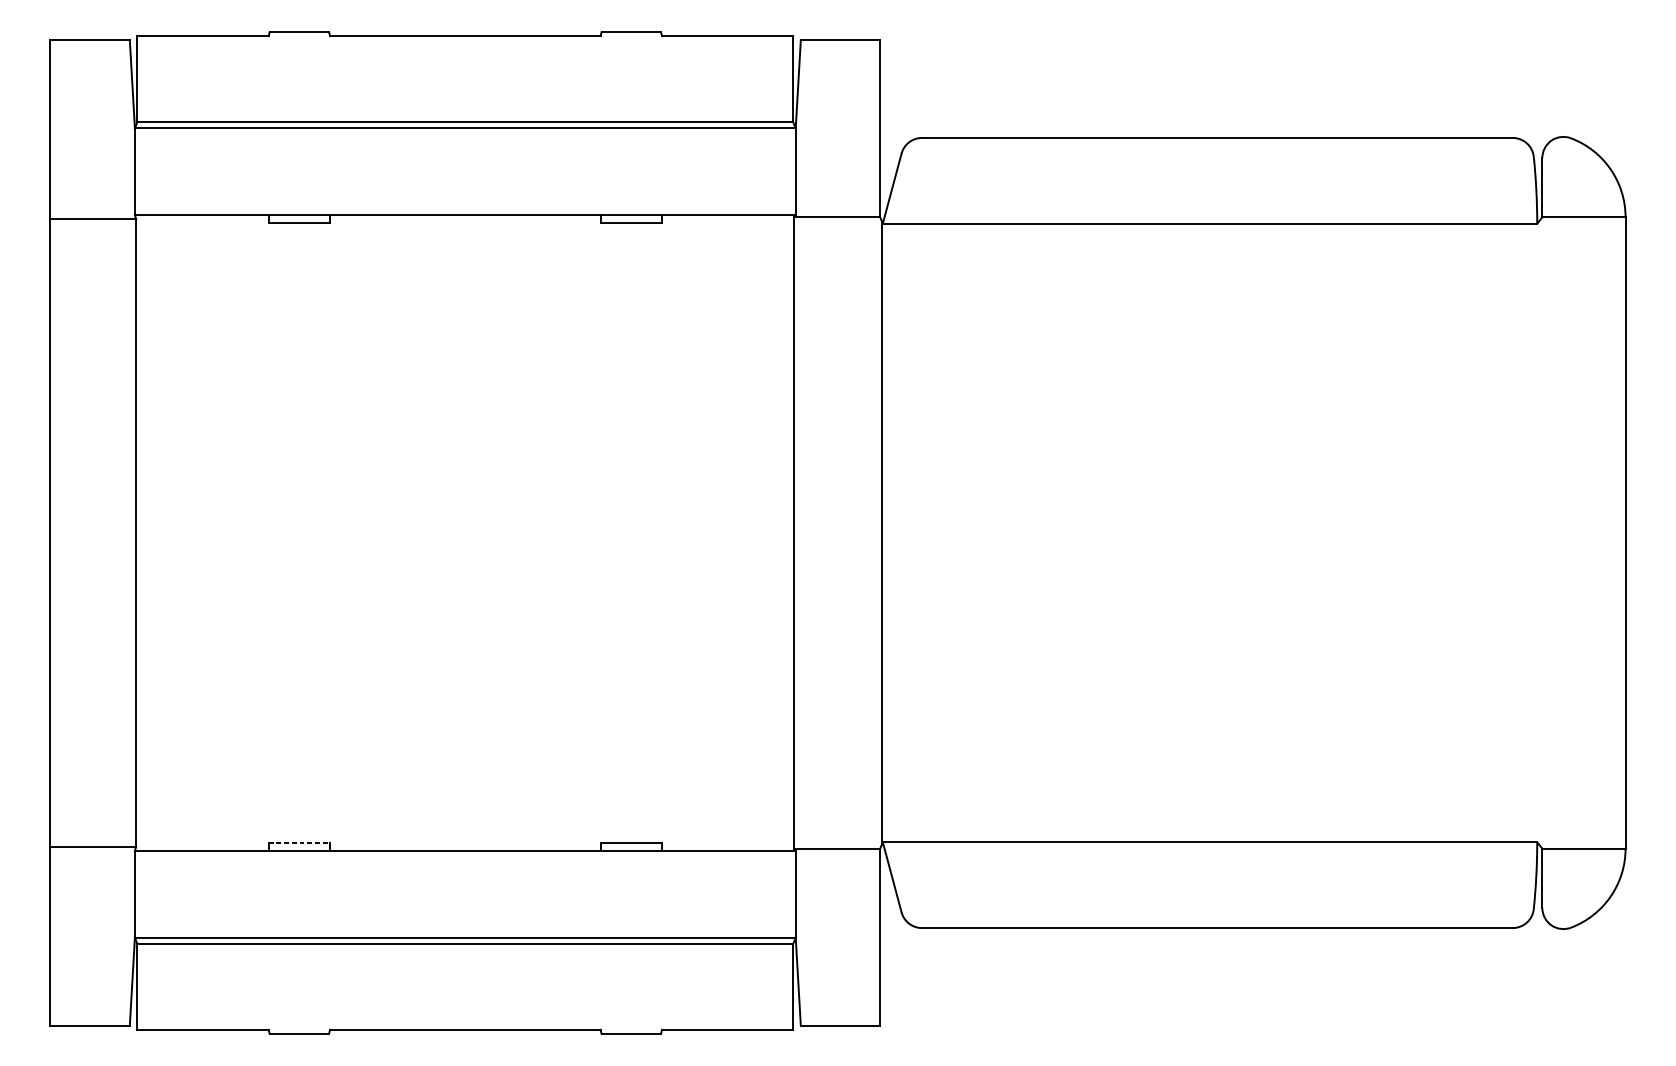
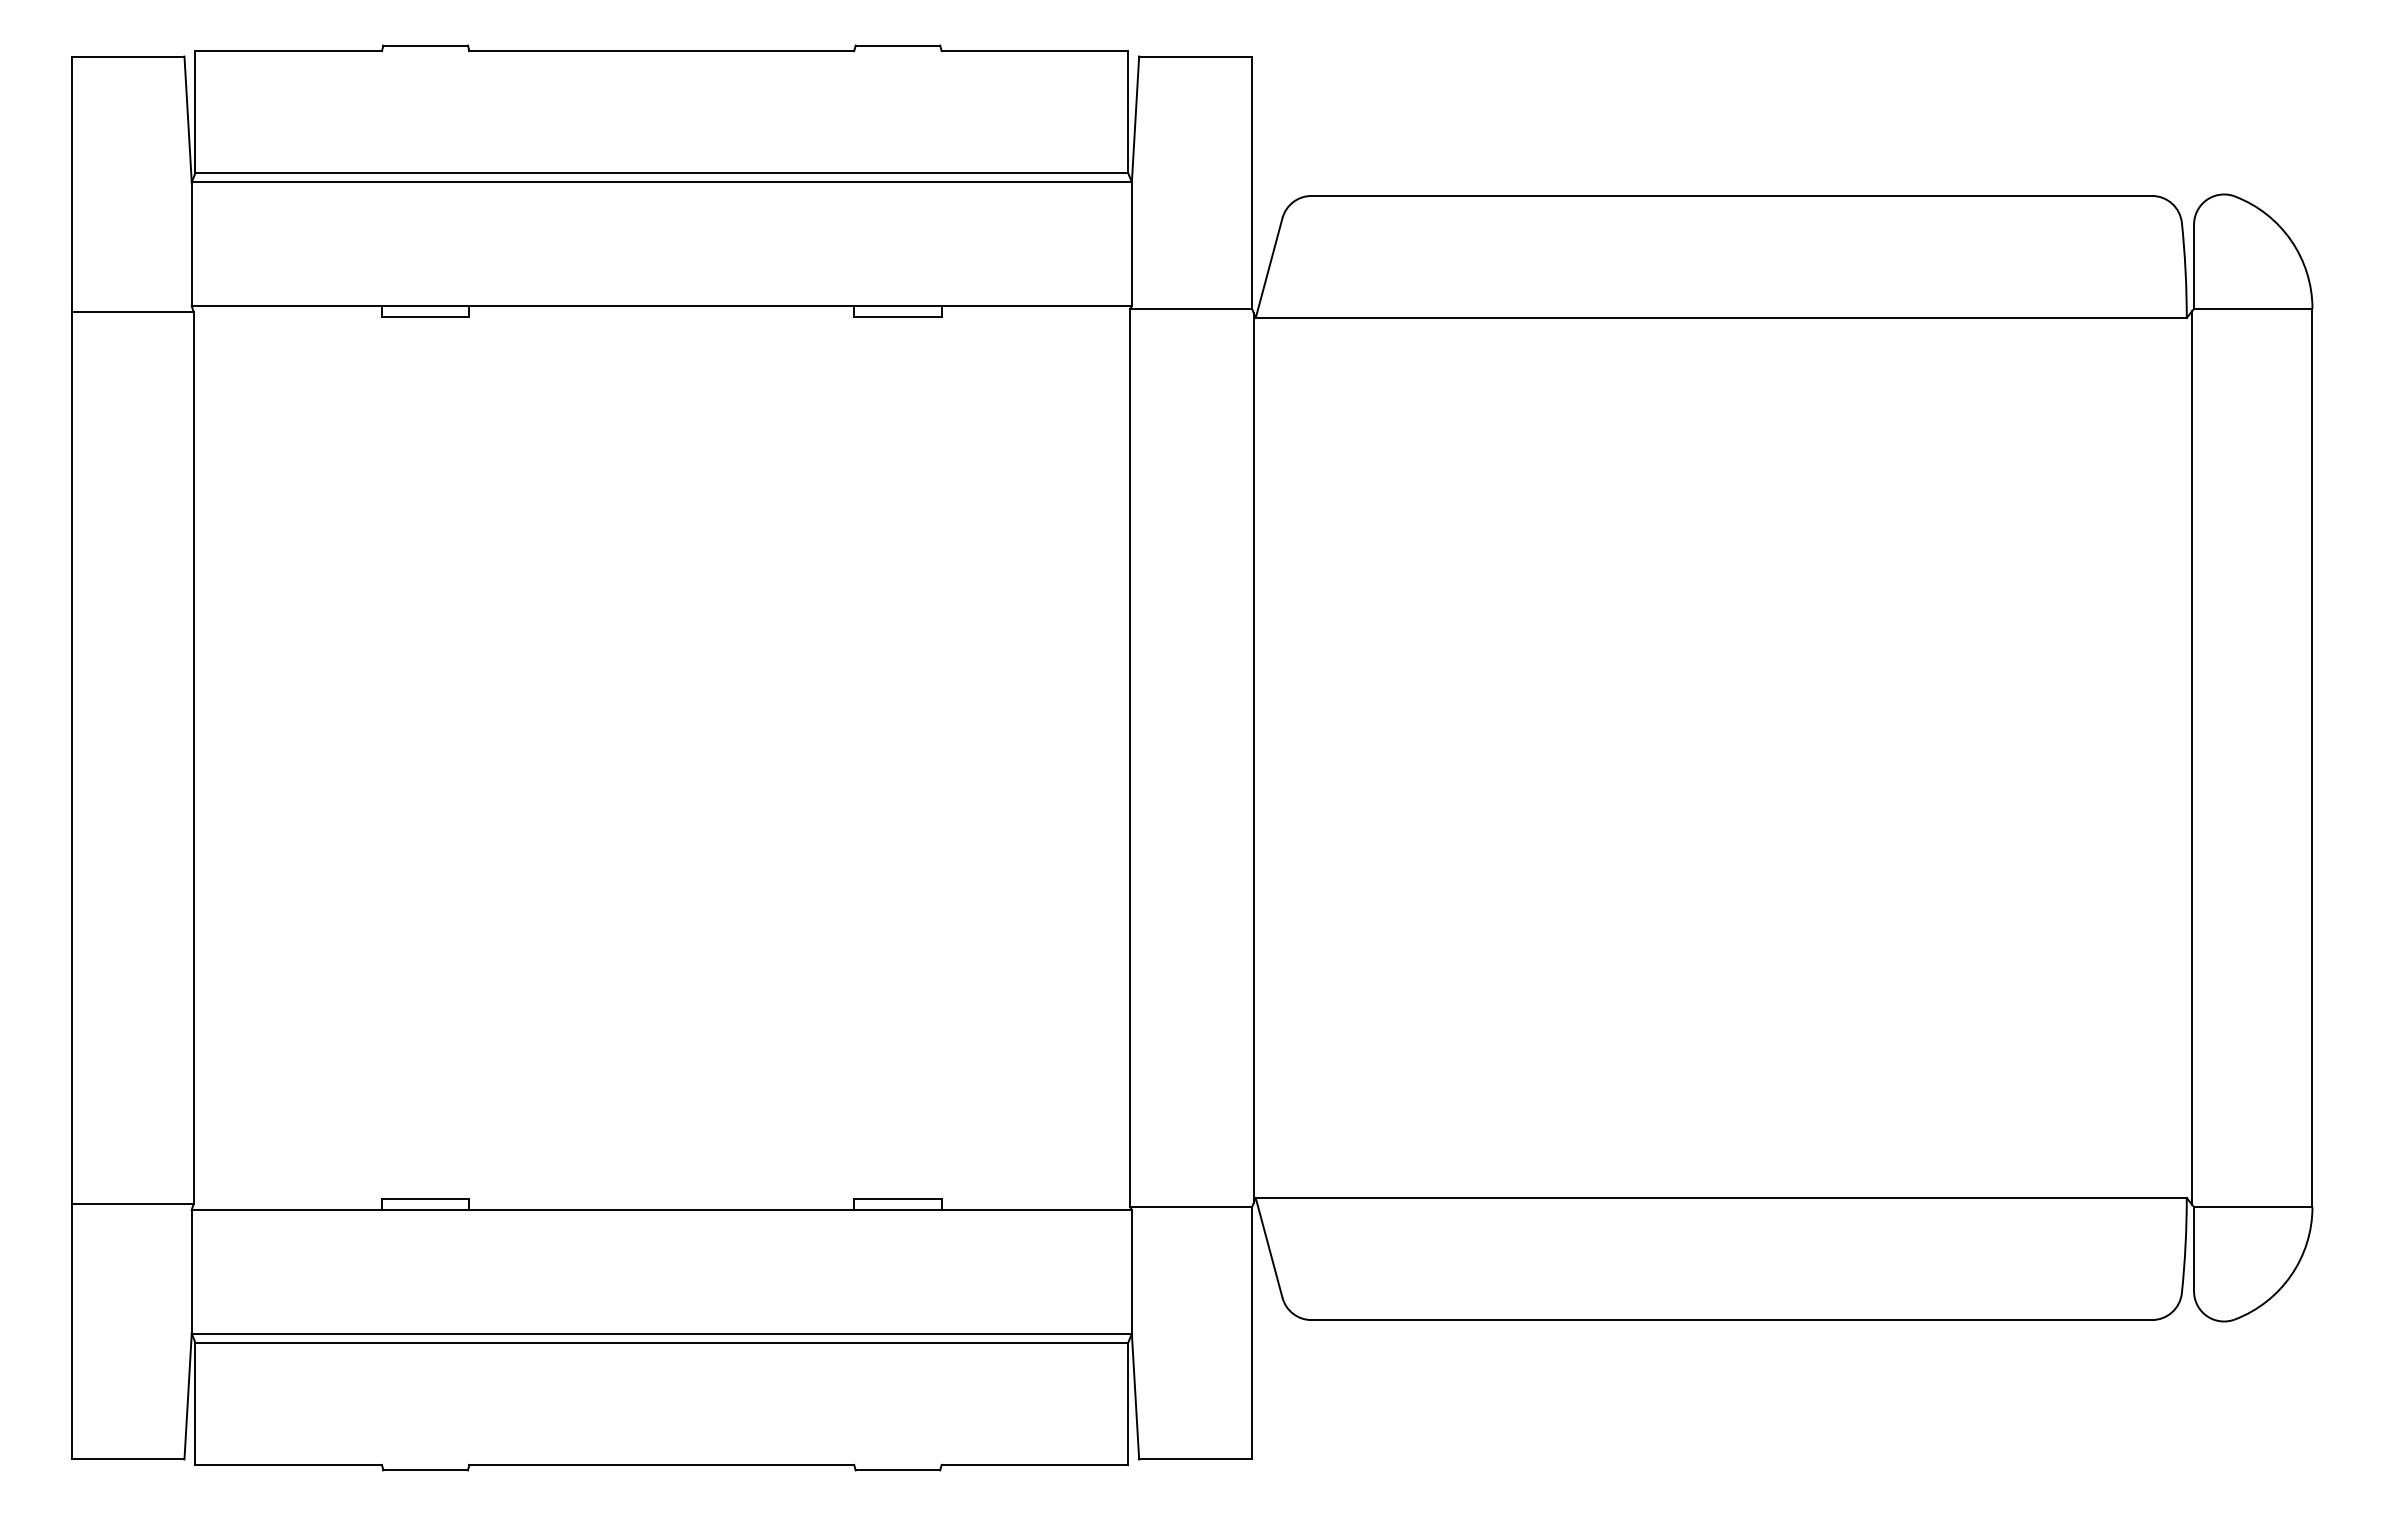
line: (1541, 532) -> (2192, 757), added
line: (299, 842) -> (425, 1198), dashed -> solid

